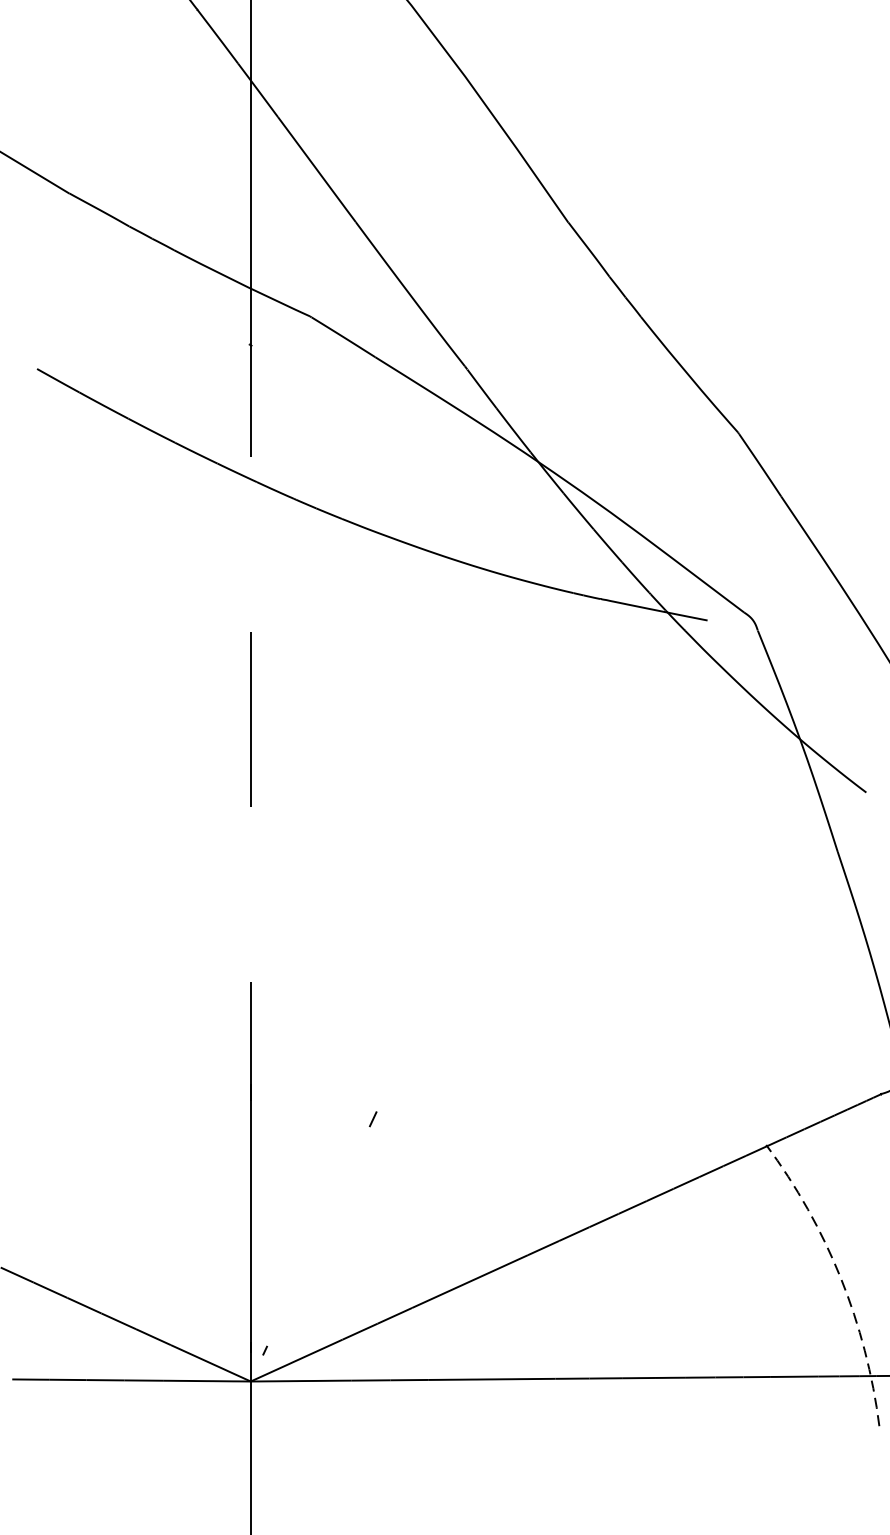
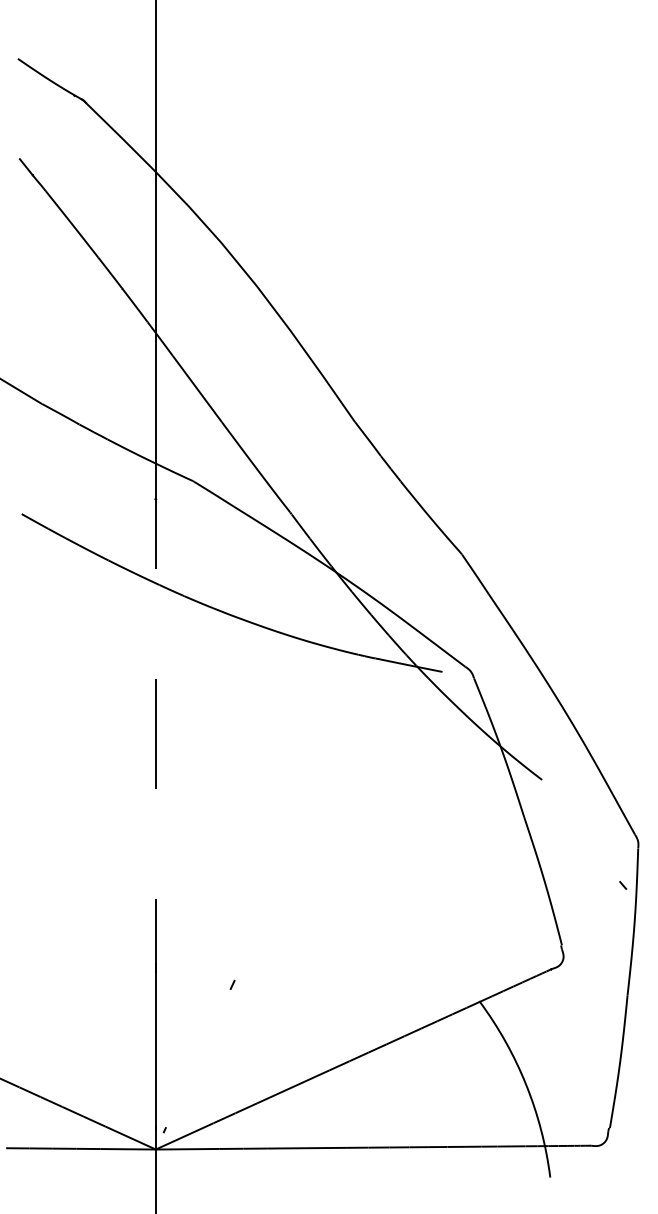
arc: (841, 1277) -> (526, 1084), dashed -> solid

